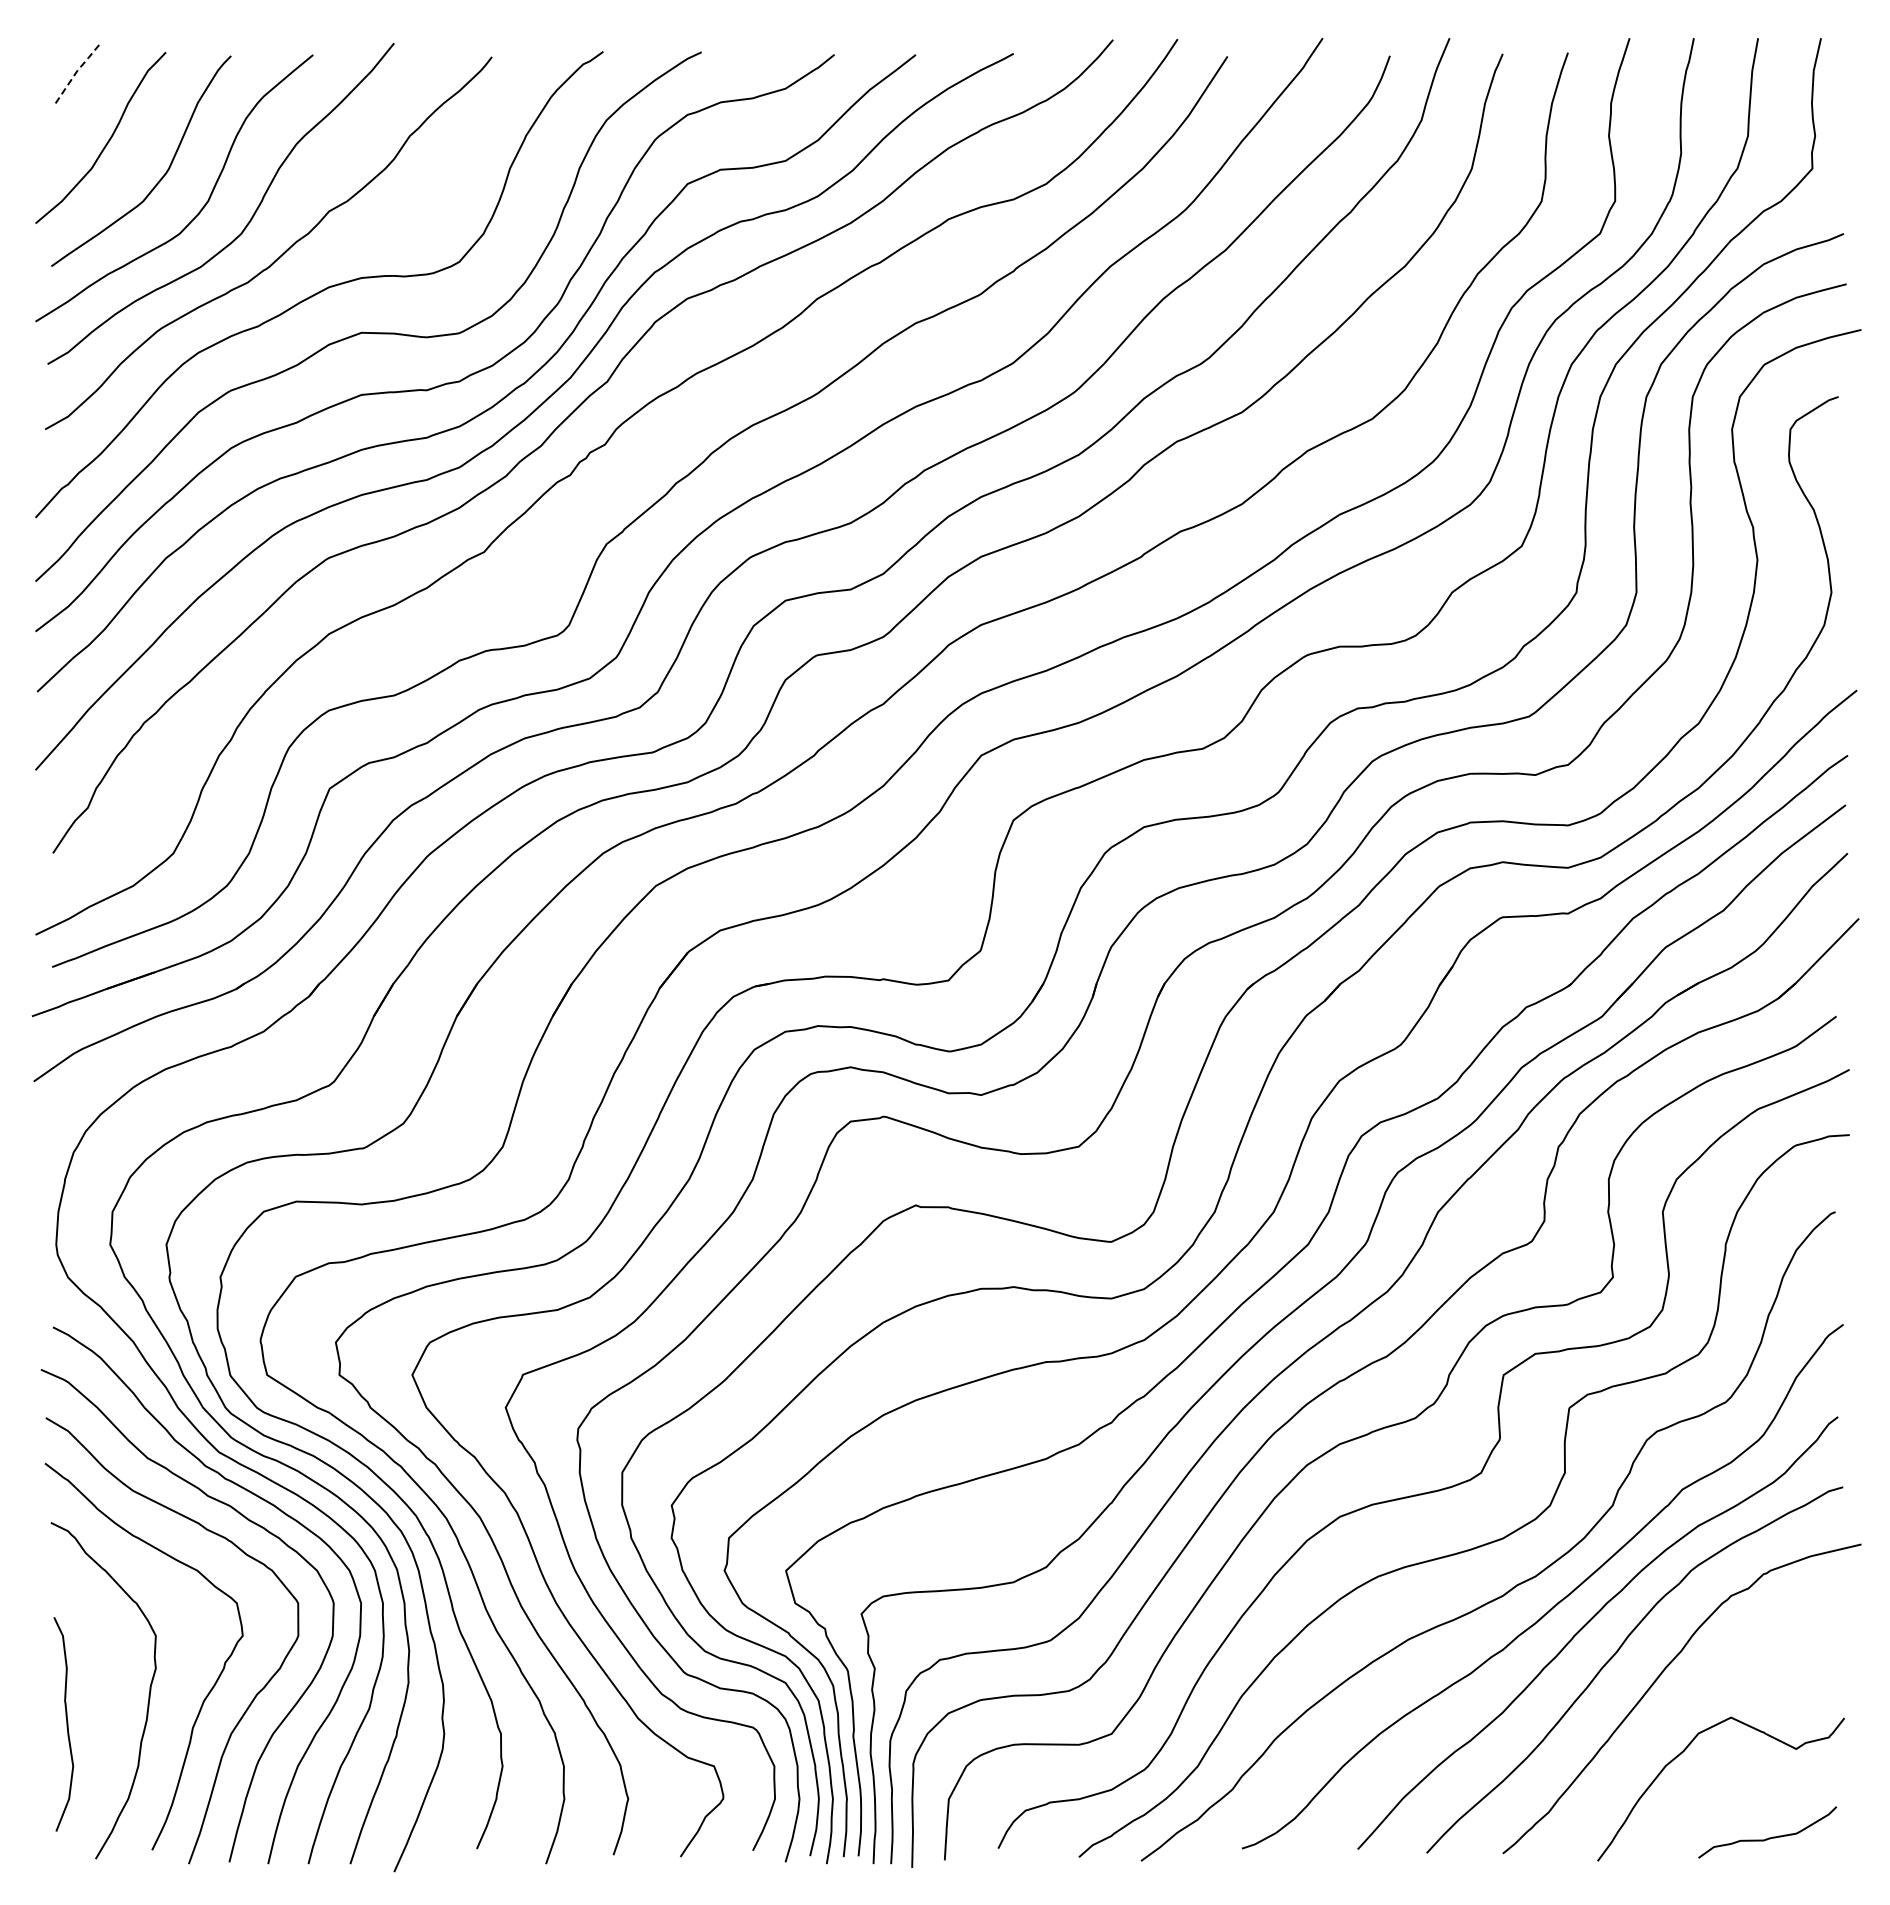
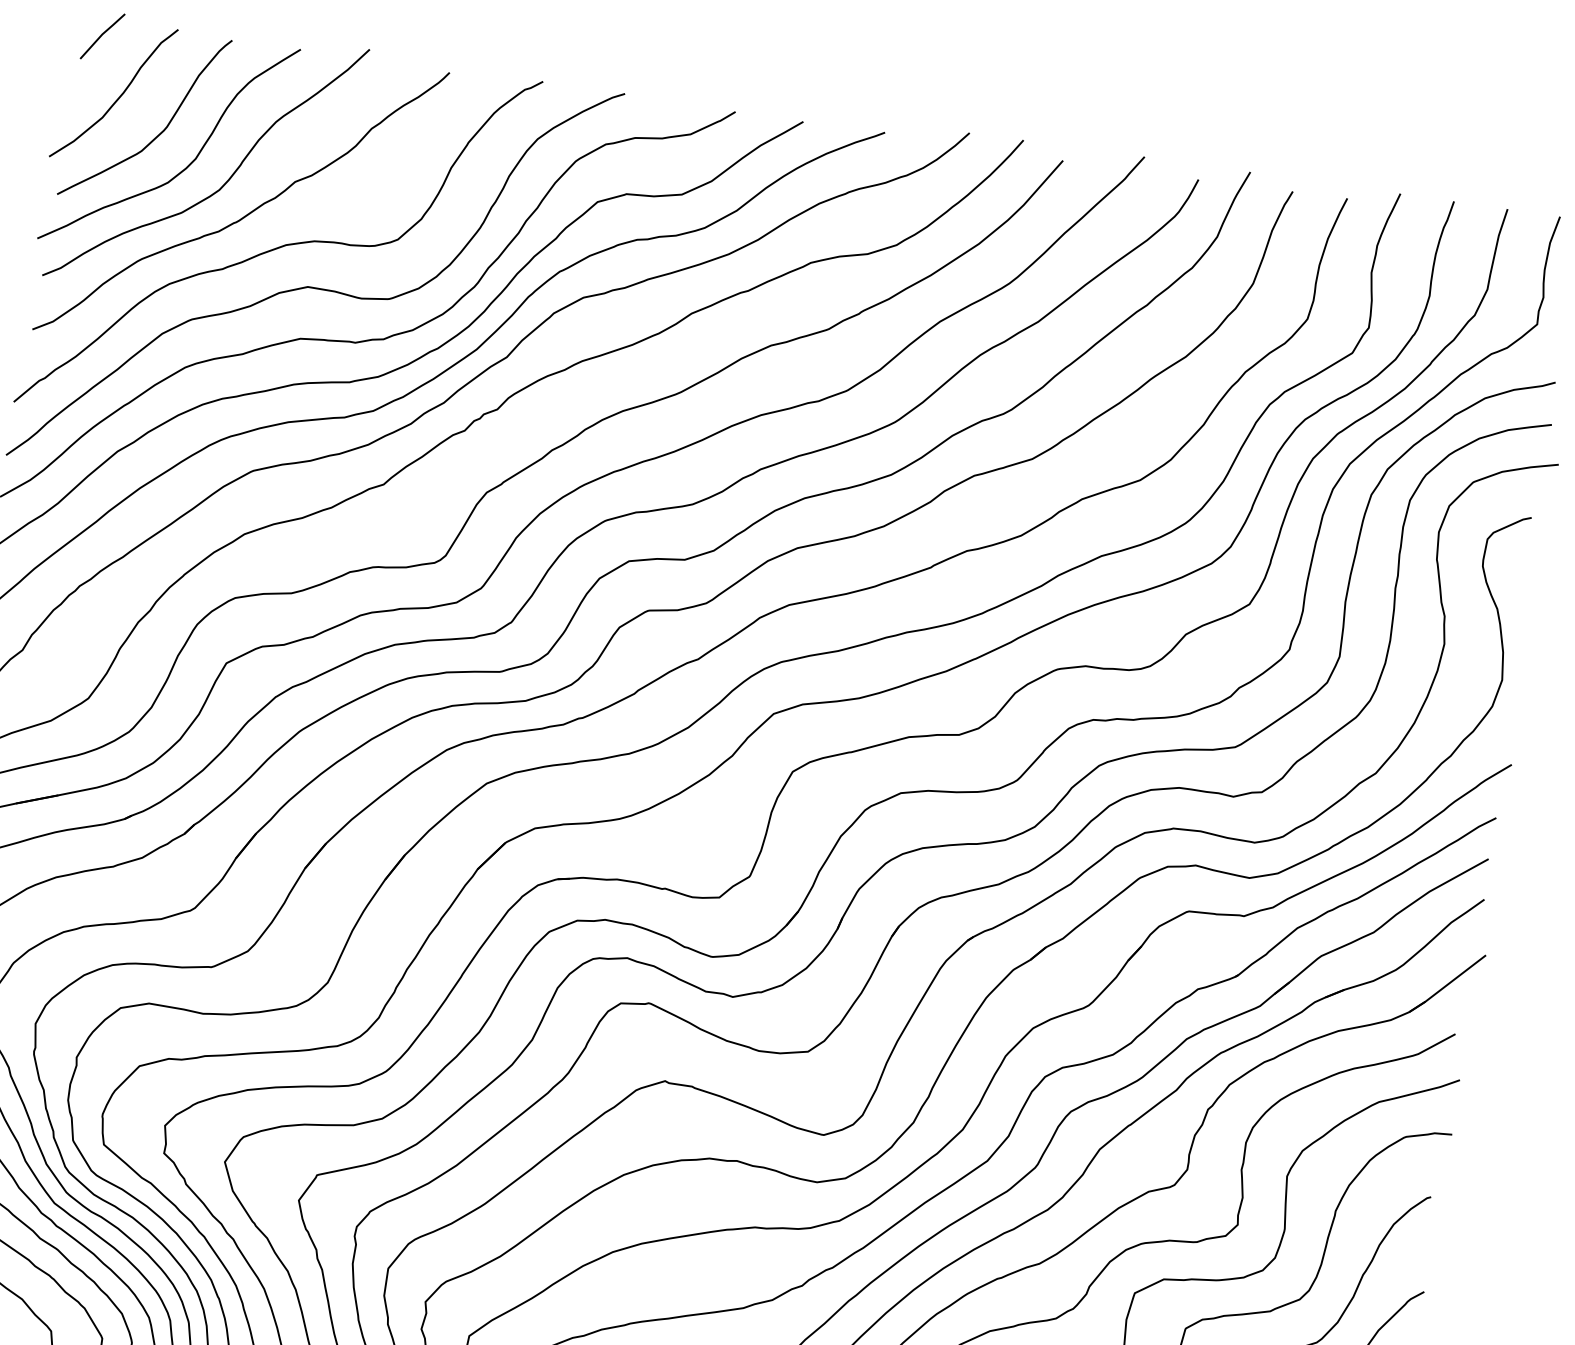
line: (77, 70) -> (102, 34), dashed -> solid

